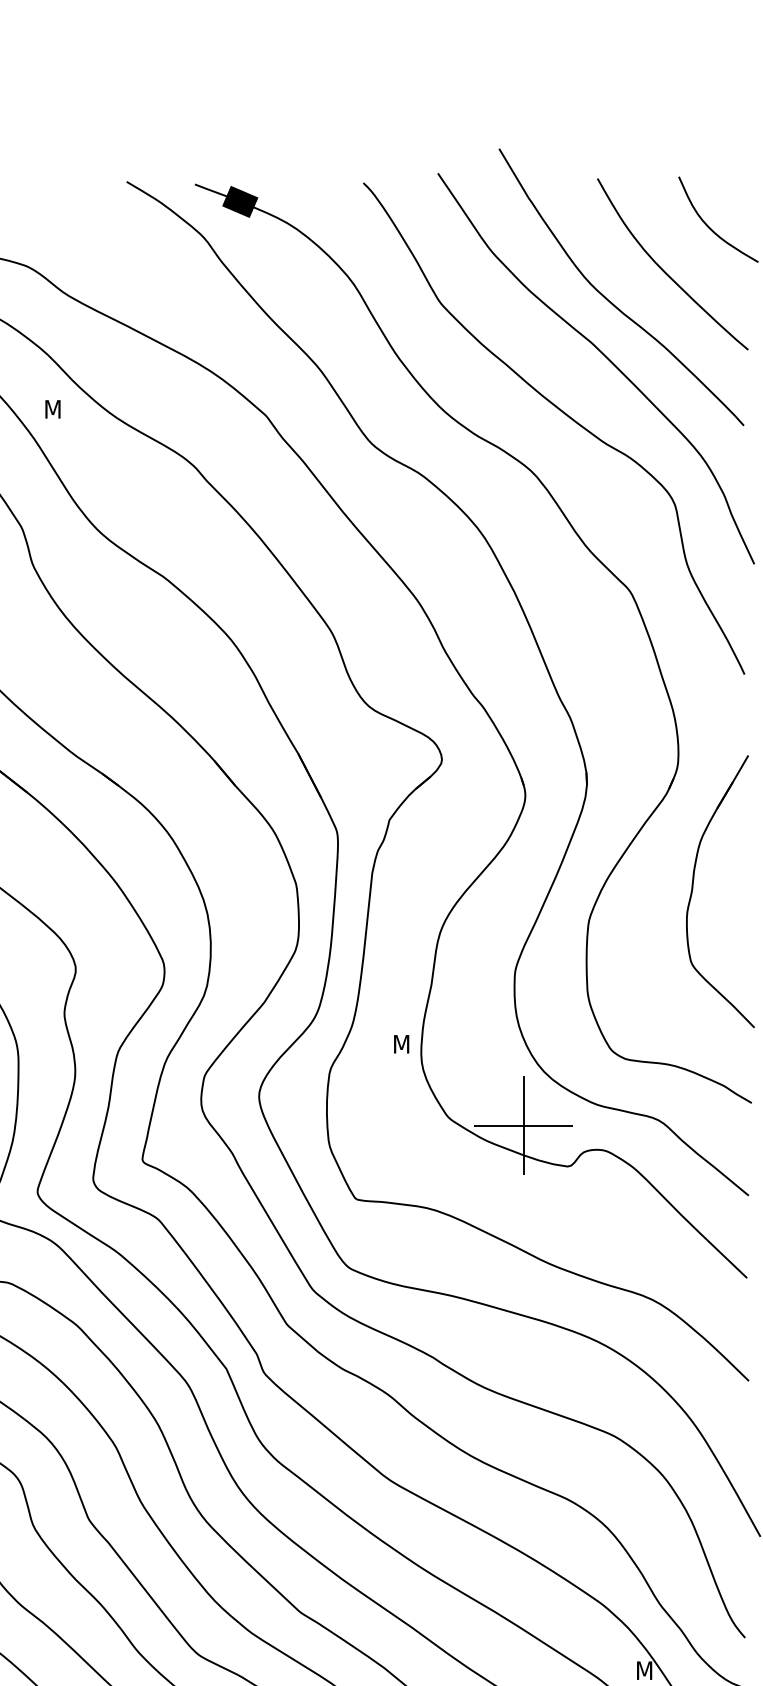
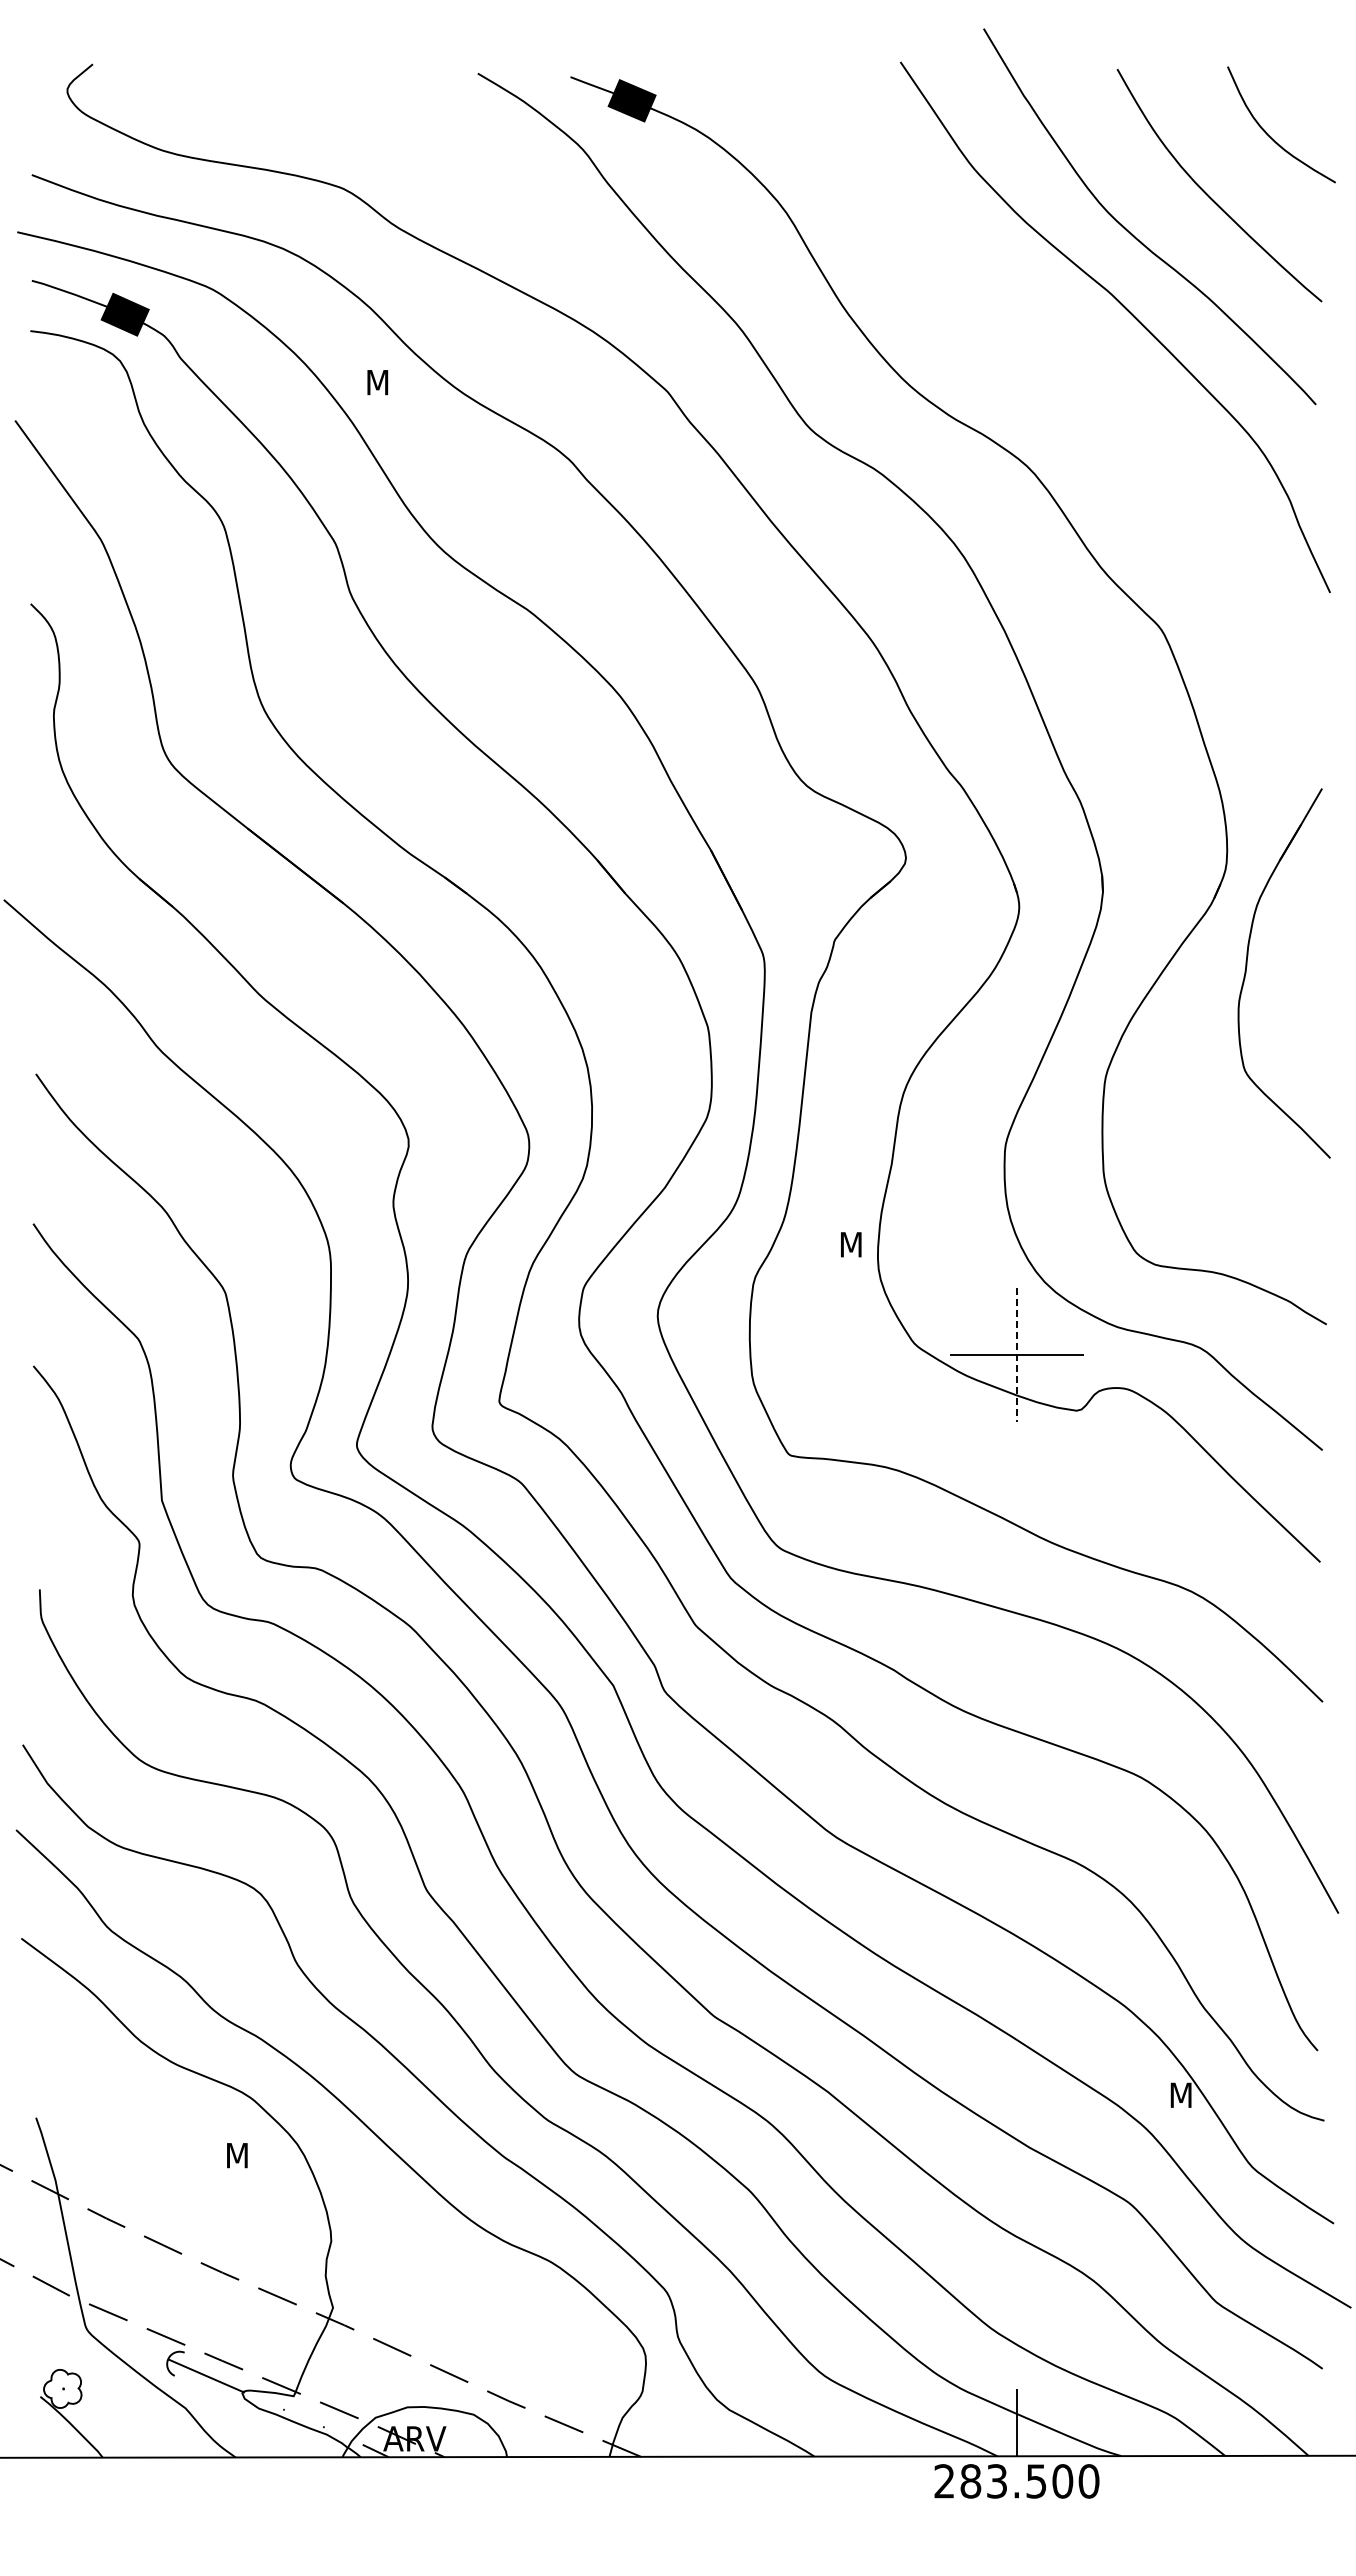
curve: (563, 413) -> (1071, 388), removed
part: (693, 886) -> (1247, 966), moved
line: (523, 1125) -> (1016, 1355), solid -> dashed

